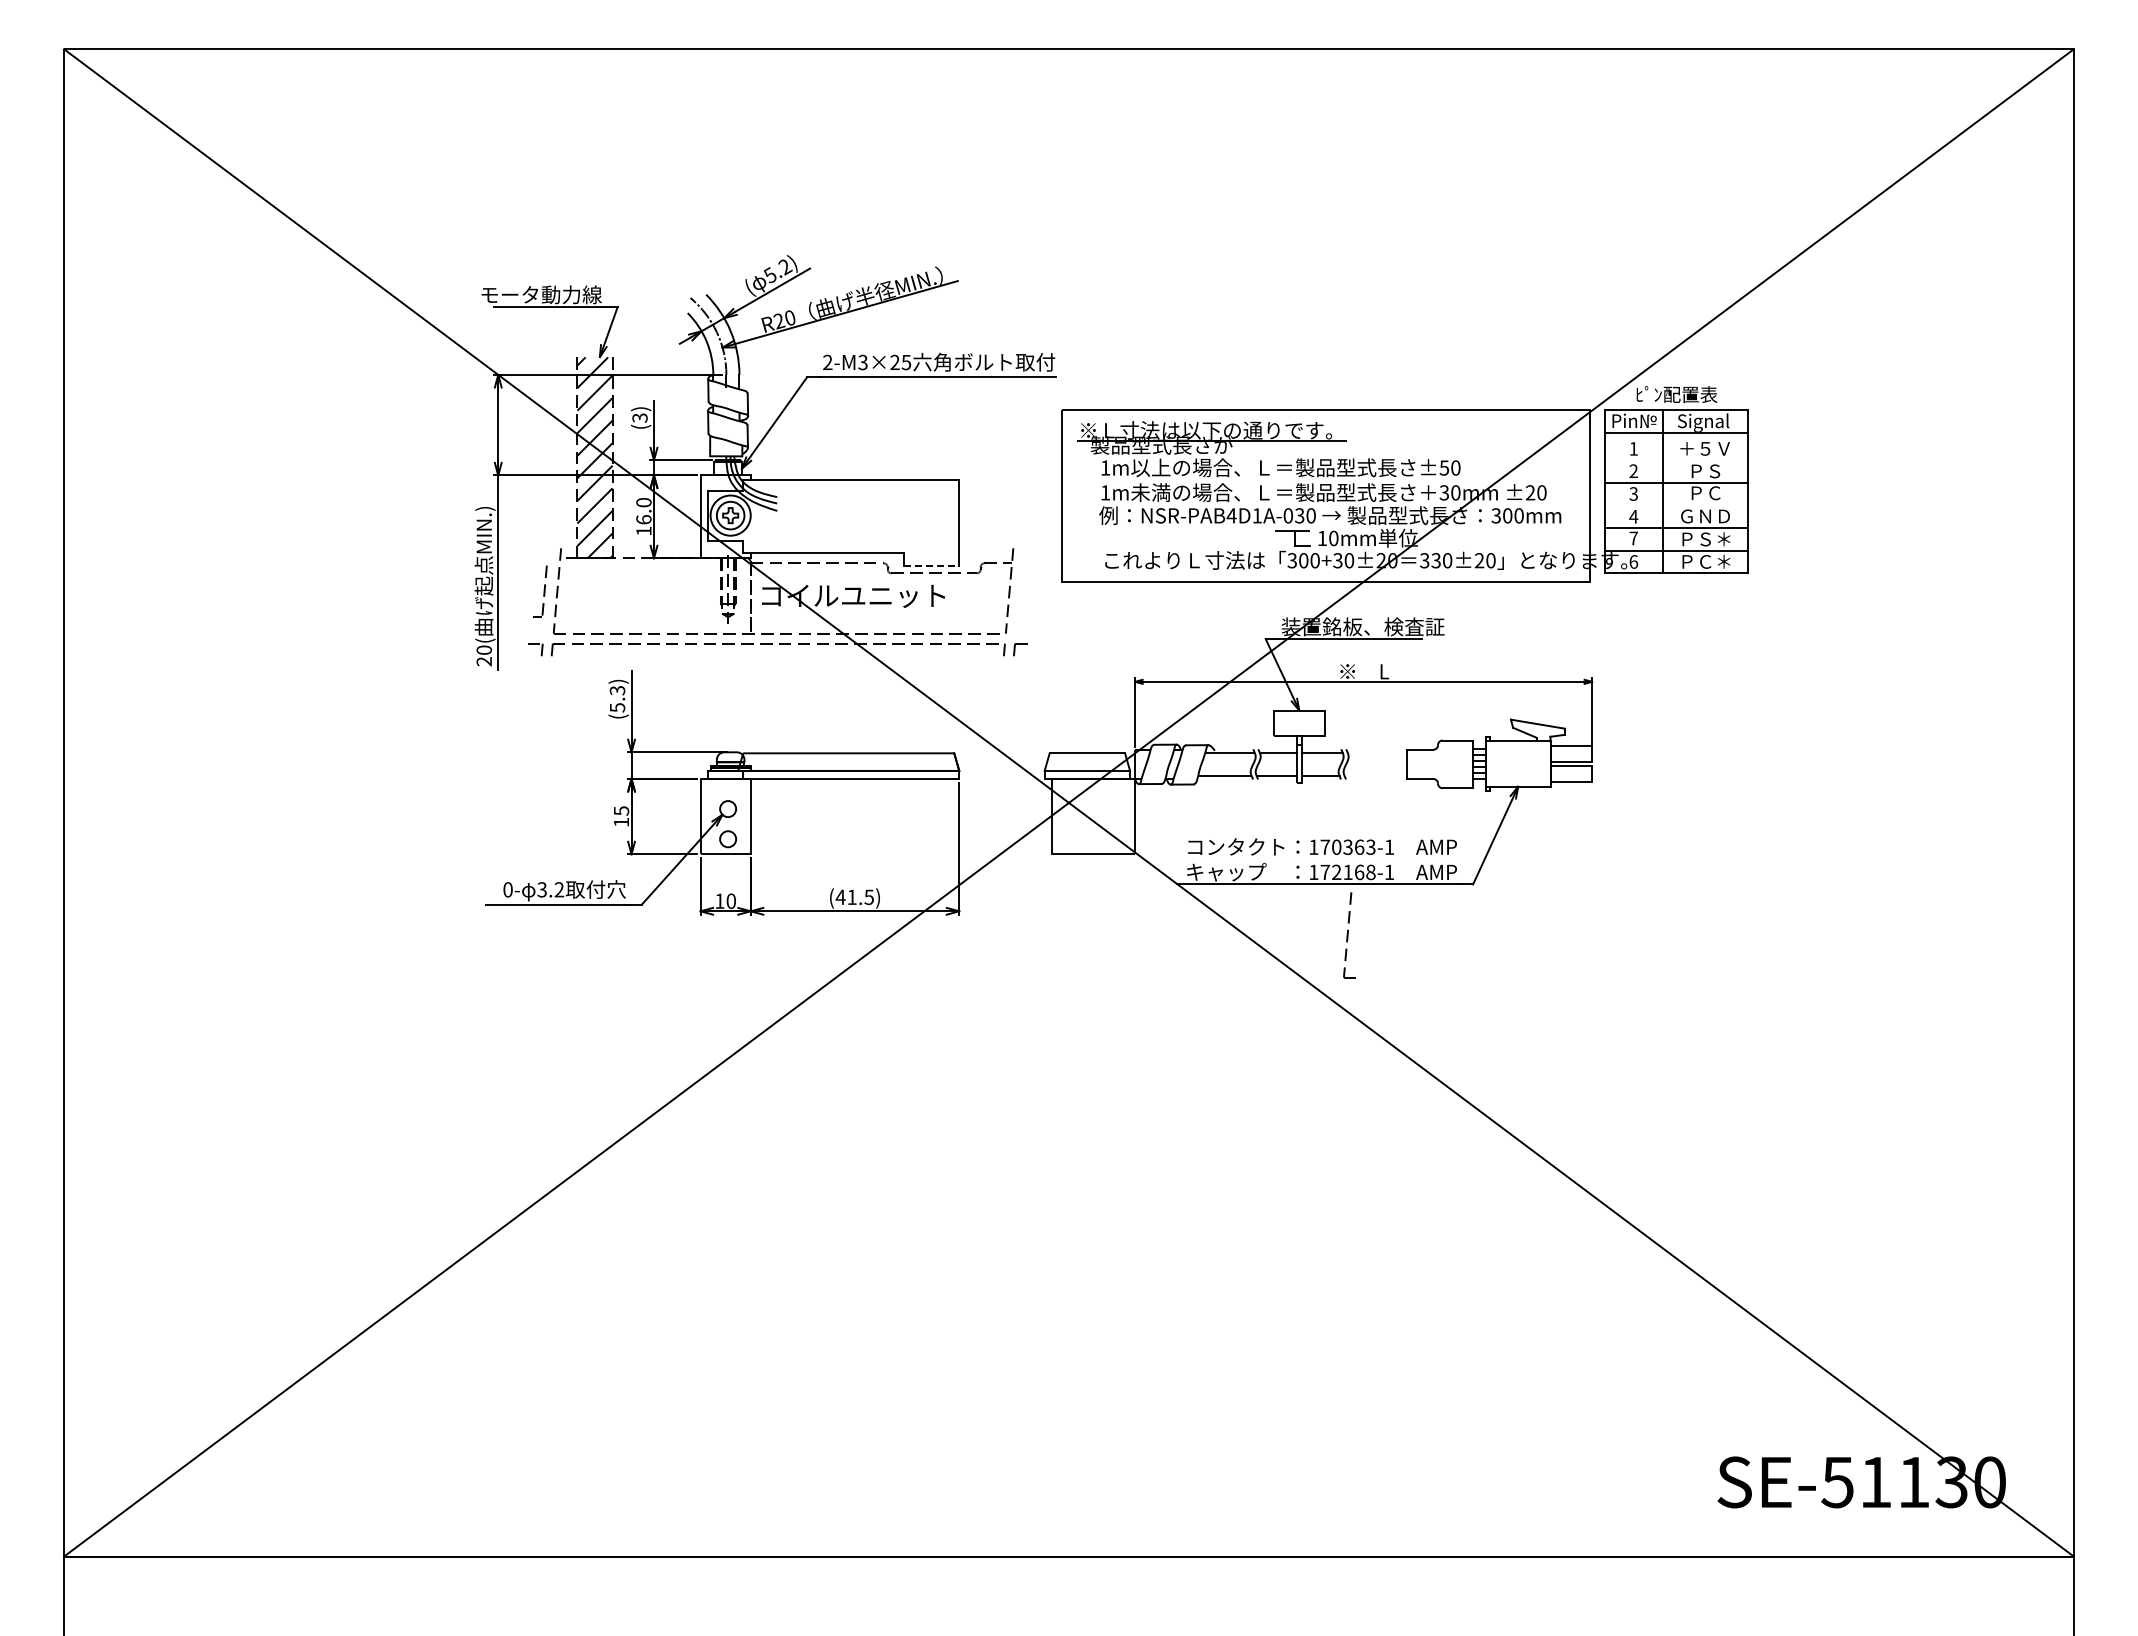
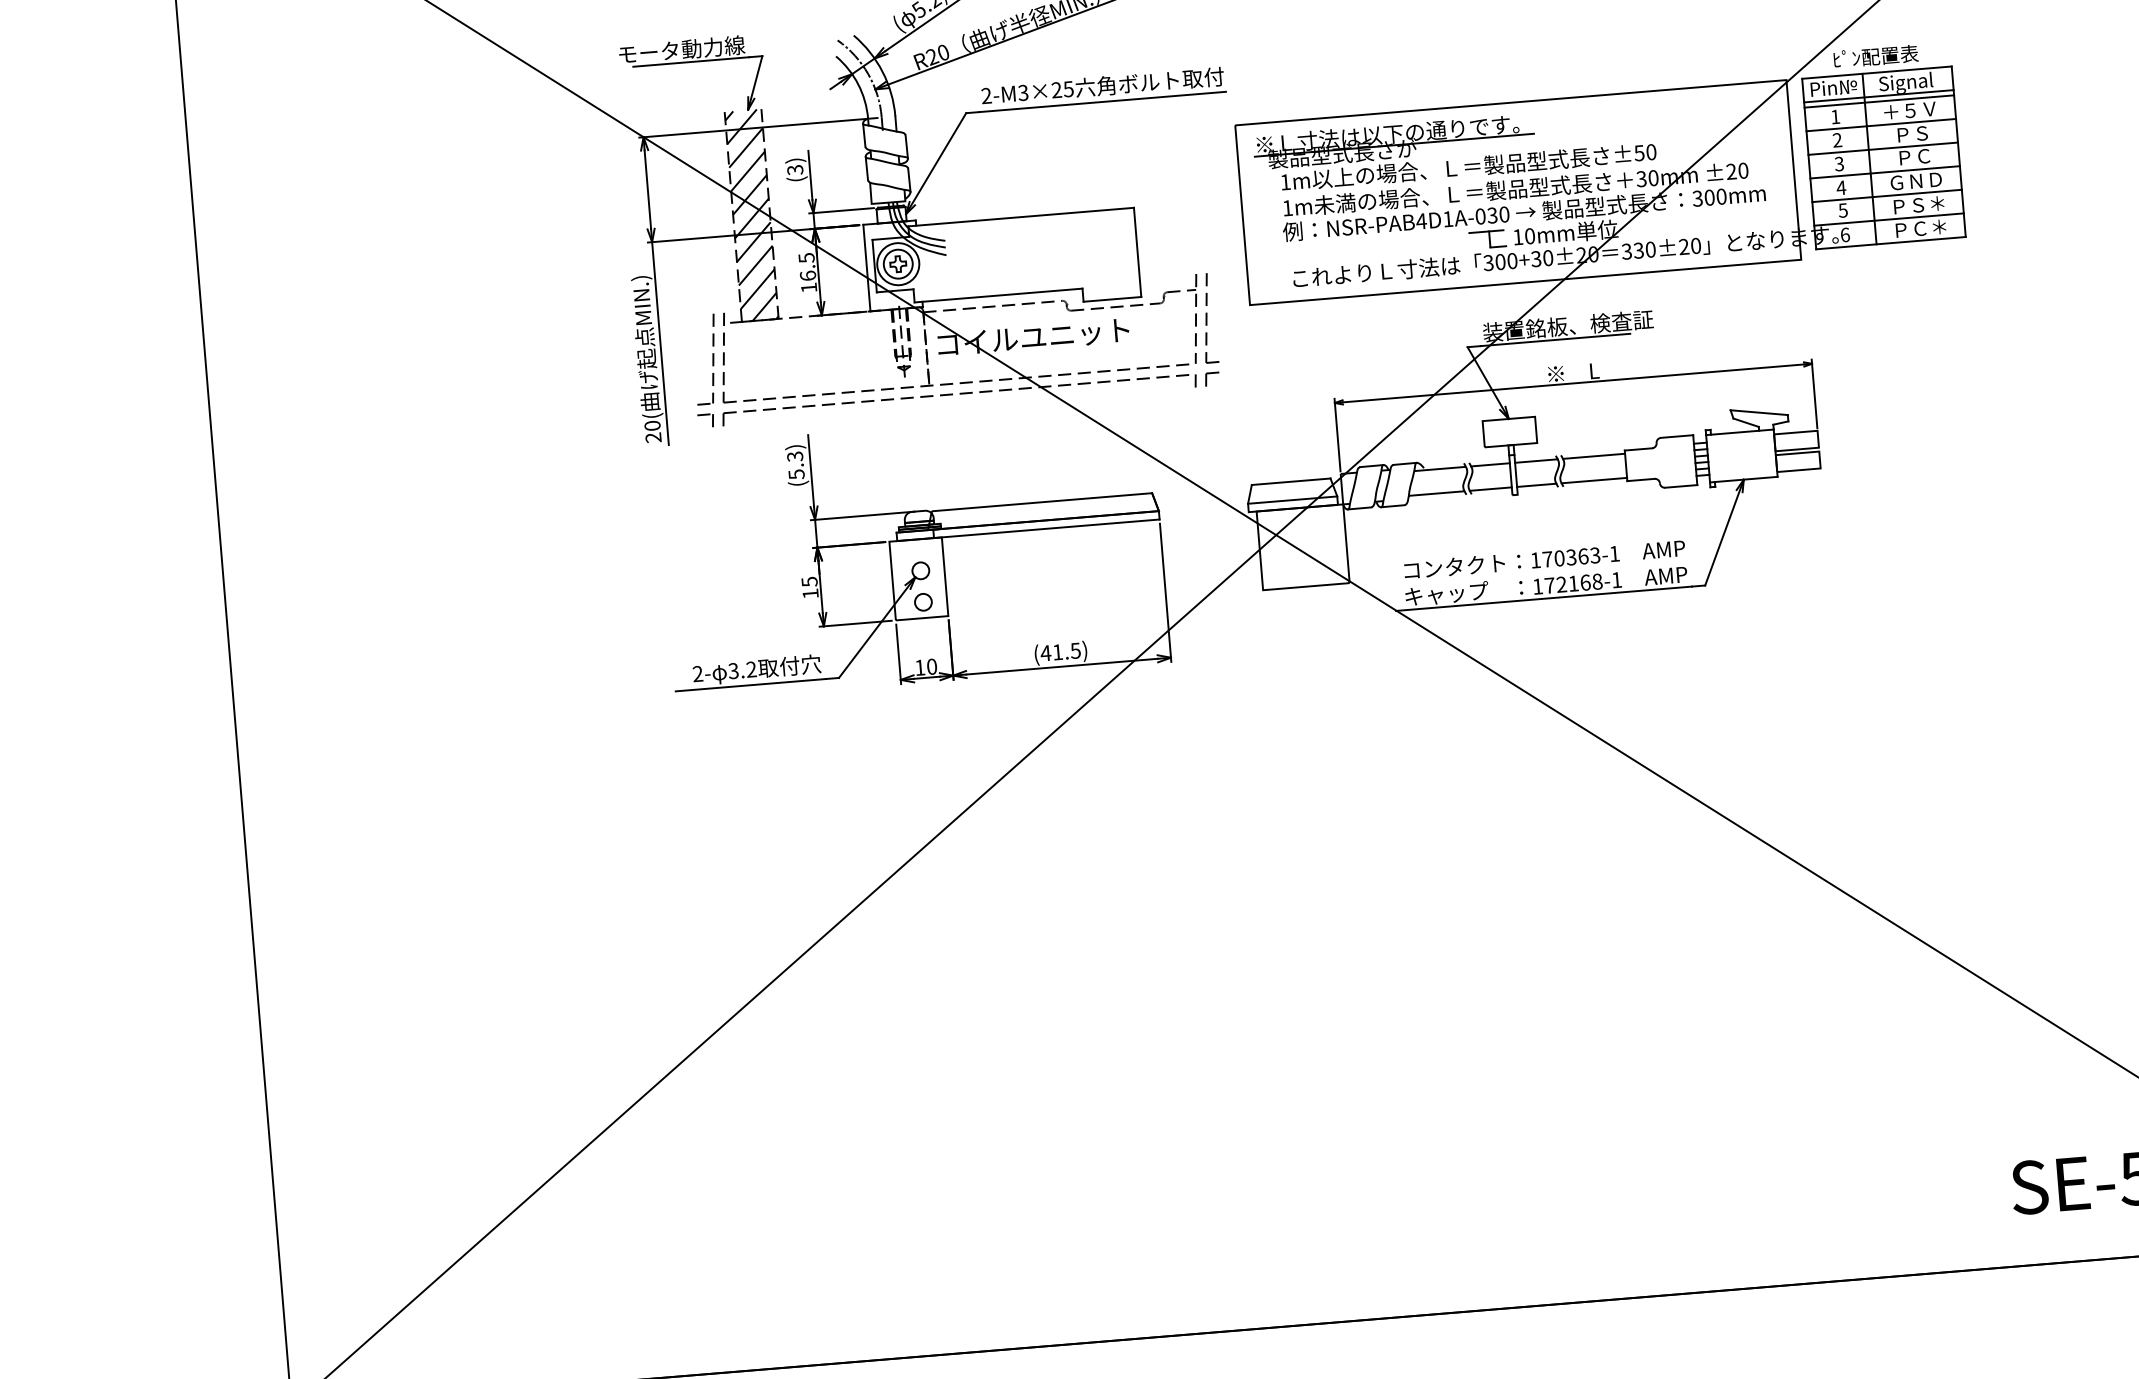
line: (1676, 437) -> (1879, 101), added
line: (1676, 460) -> (1881, 125), added
text: (643, 502) -> (806, 257), 16.0 -> 16.5
line: (1676, 505) -> (1885, 172), added
text: (1633, 538) -> (1842, 210), 7 -> 5
line: (931, 565) -> (1112, 299), dashed -> solid
part: (540, 591) -> (706, 359), size x1.67
line: (1377, 752) -> (1594, 455), added
line: (1375, 775) -> (1593, 480), added
text: (507, 889) -> (697, 673), 0- -> 2-
part: (1349, 935) -> (1208, 318), moved

